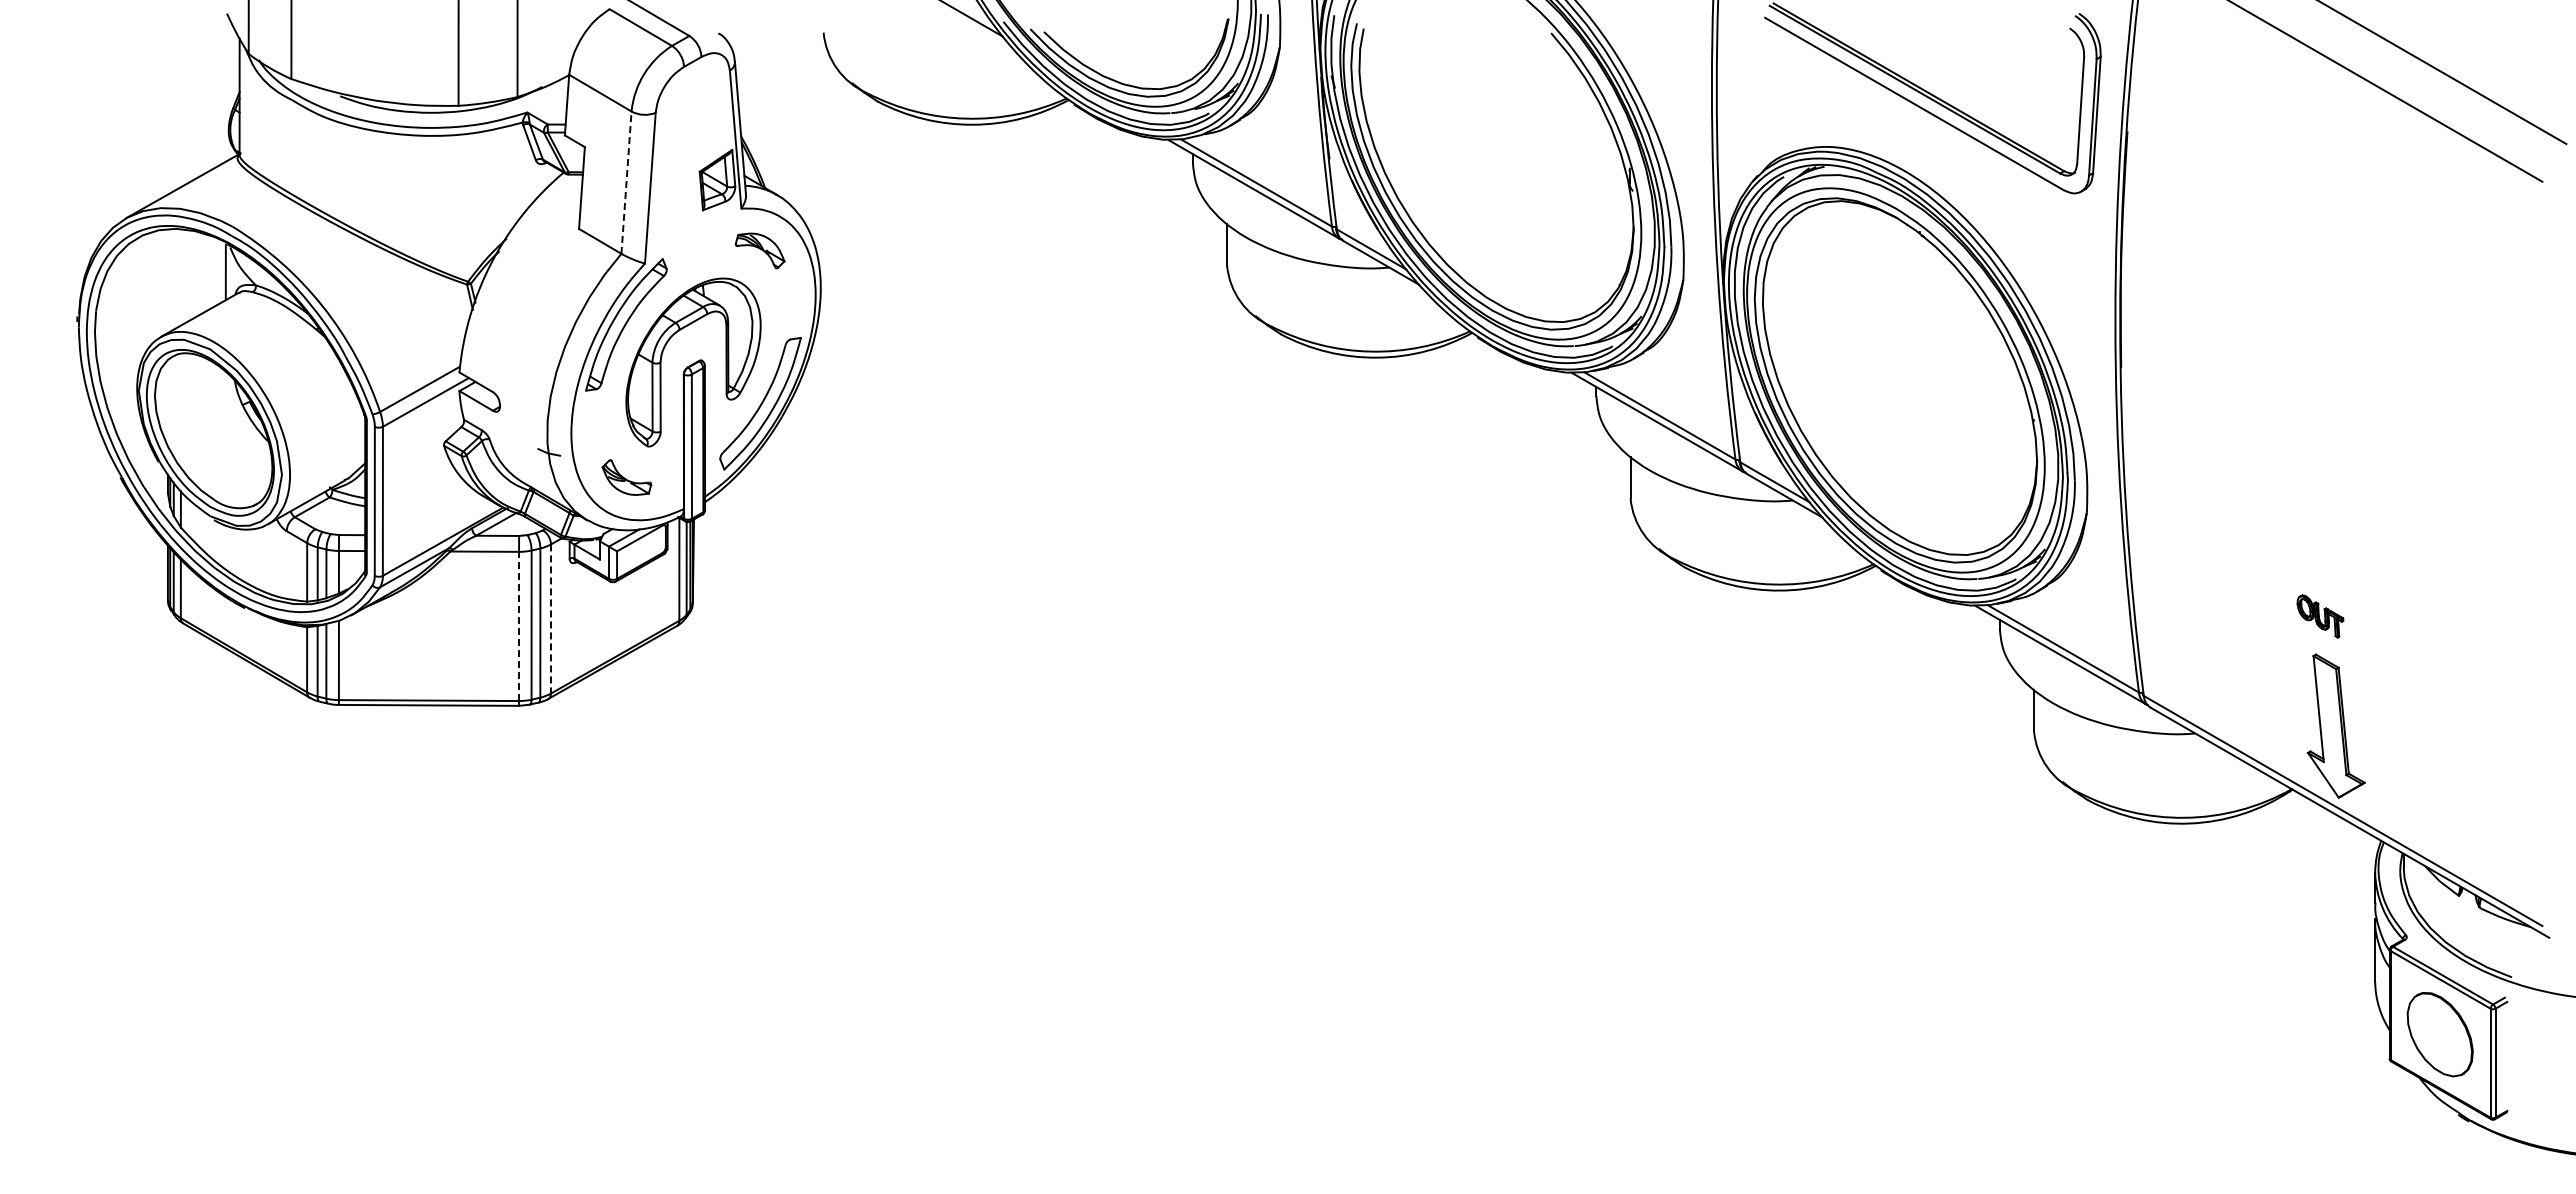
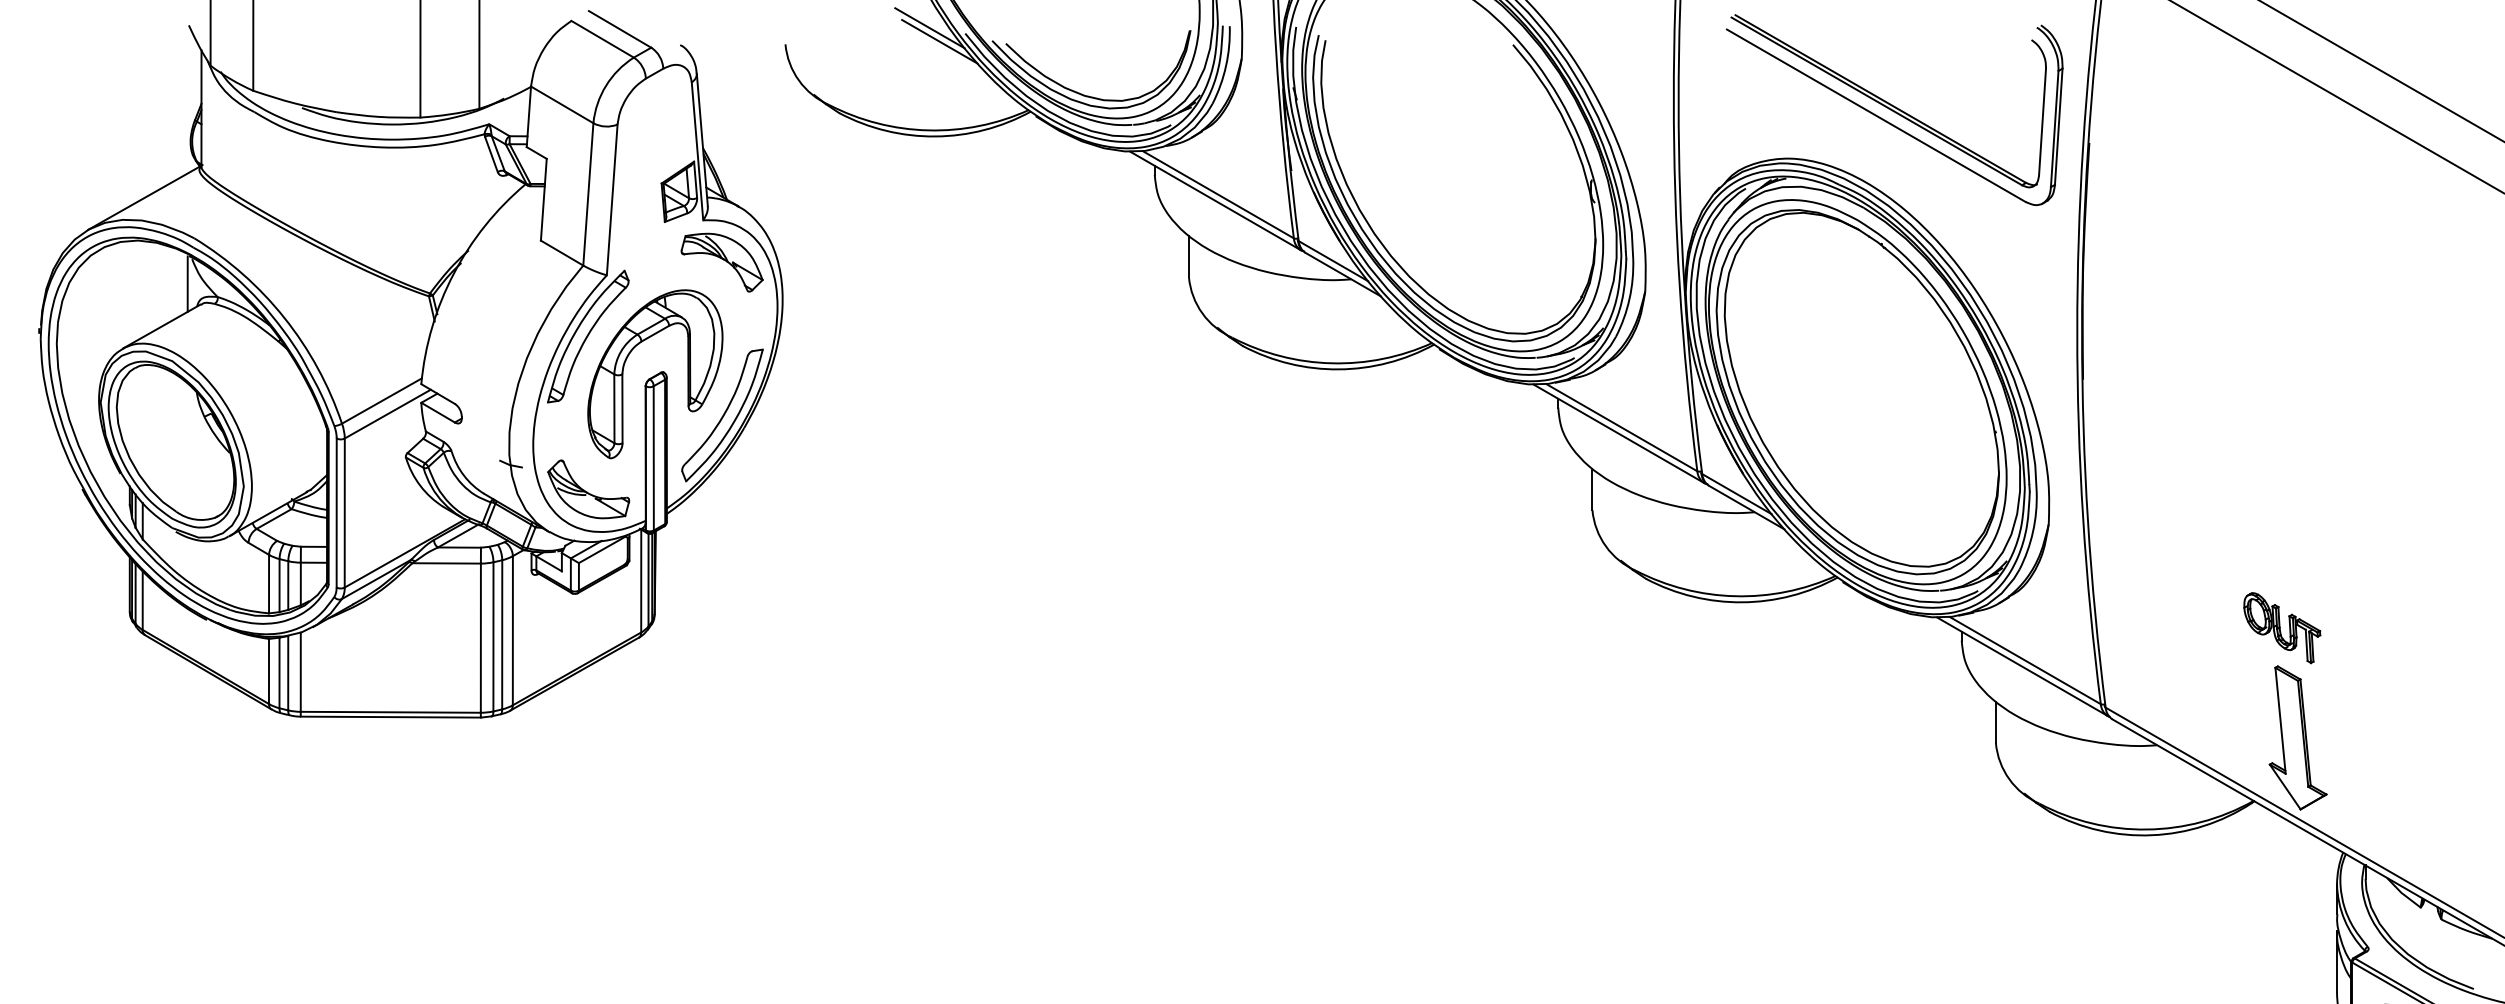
line: (977, 29) -> (939, 41), added
line: (626, 182) -> (588, 194), dashed -> solid
part: (759, 250) -> (721, 262), size x1.67
part: (626, 477) -> (588, 489), size x1.67
part: (2320, 616) -> (2282, 628), size x1.67
line: (551, 619) -> (513, 631), dashed -> solid
line: (519, 626) -> (481, 638), dashed -> solid

